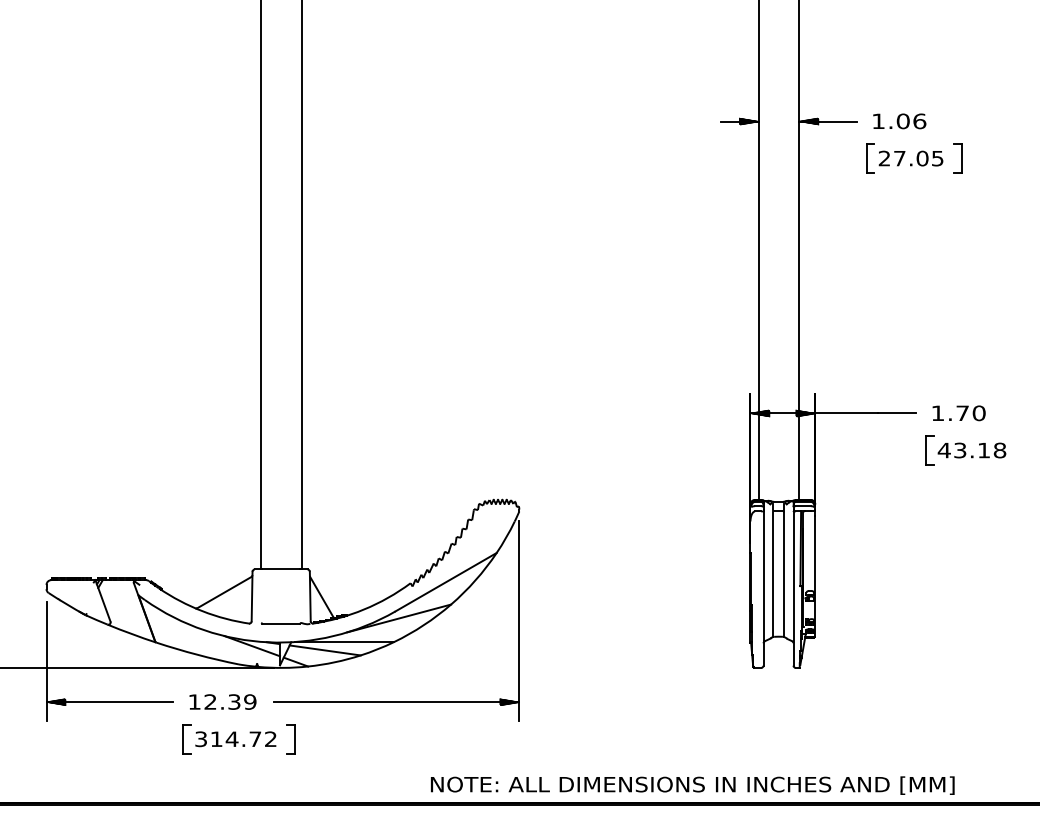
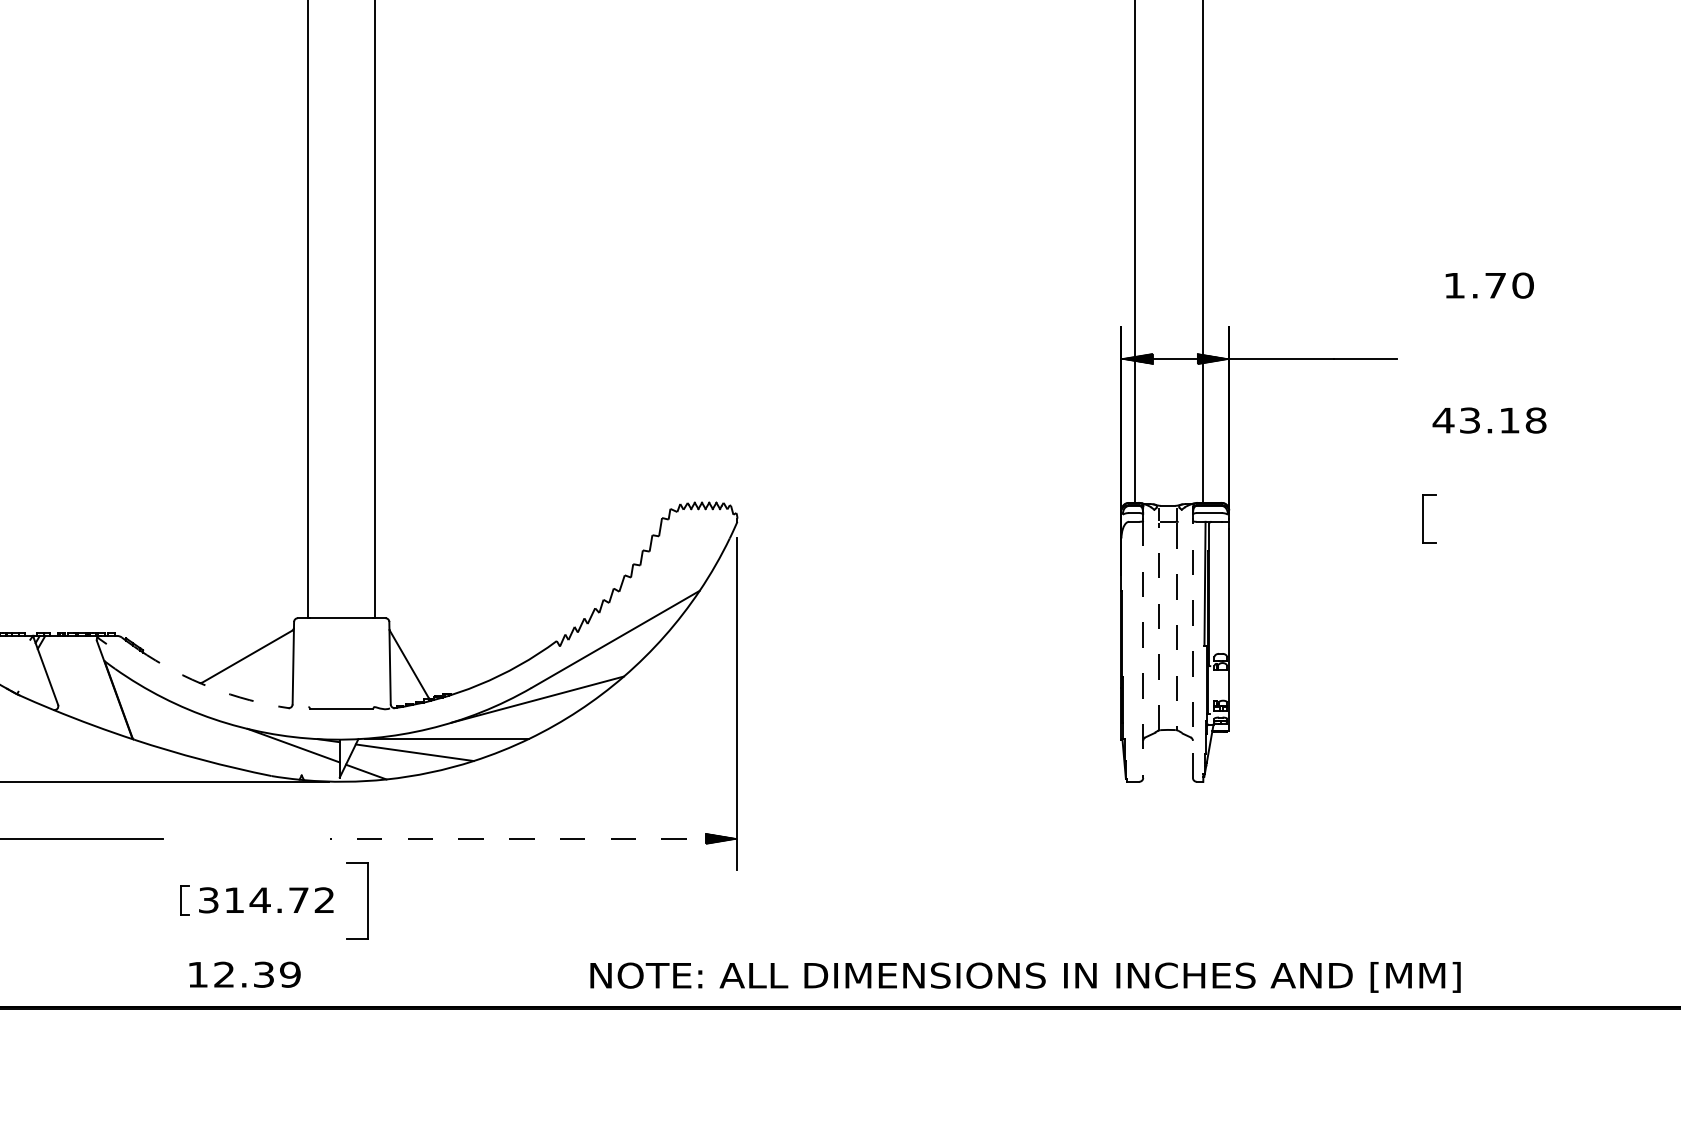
text: (958, 413) -> (1488, 285), moved
part: (929, 450) -> (1428, 518), moved
line: (773, 574) -> (1159, 626), solid -> dashed
line: (783, 575) -> (1176, 628), solid -> dashed
line: (793, 587) -> (1192, 648), solid -> dashed
line: (763, 588) -> (1143, 649), solid -> dashed
arc: (202, 611) -> (210, 688), solid -> dashed
text: (222, 701) -> (244, 973), moved
line: (396, 702) -> (533, 839), solid -> dashed
part: (186, 739) -> (184, 900), size x0.6
part: (290, 739) -> (357, 900), size x1.6

